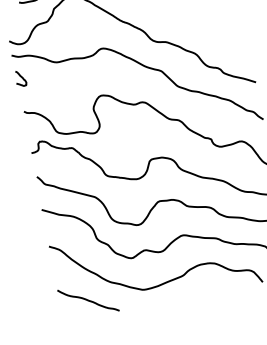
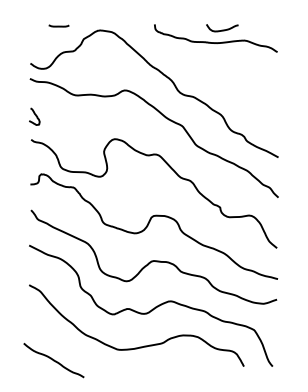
curve: (21, 78) -> (35, 116), moved
curve: (88, 300) -> (53, 360), moved

